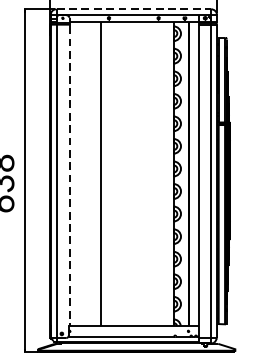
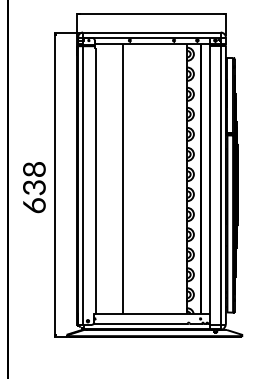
line: (134, 9) -> (152, 32), dashed -> solid
line: (70, 176) -> (95, 181), dashed -> solid

